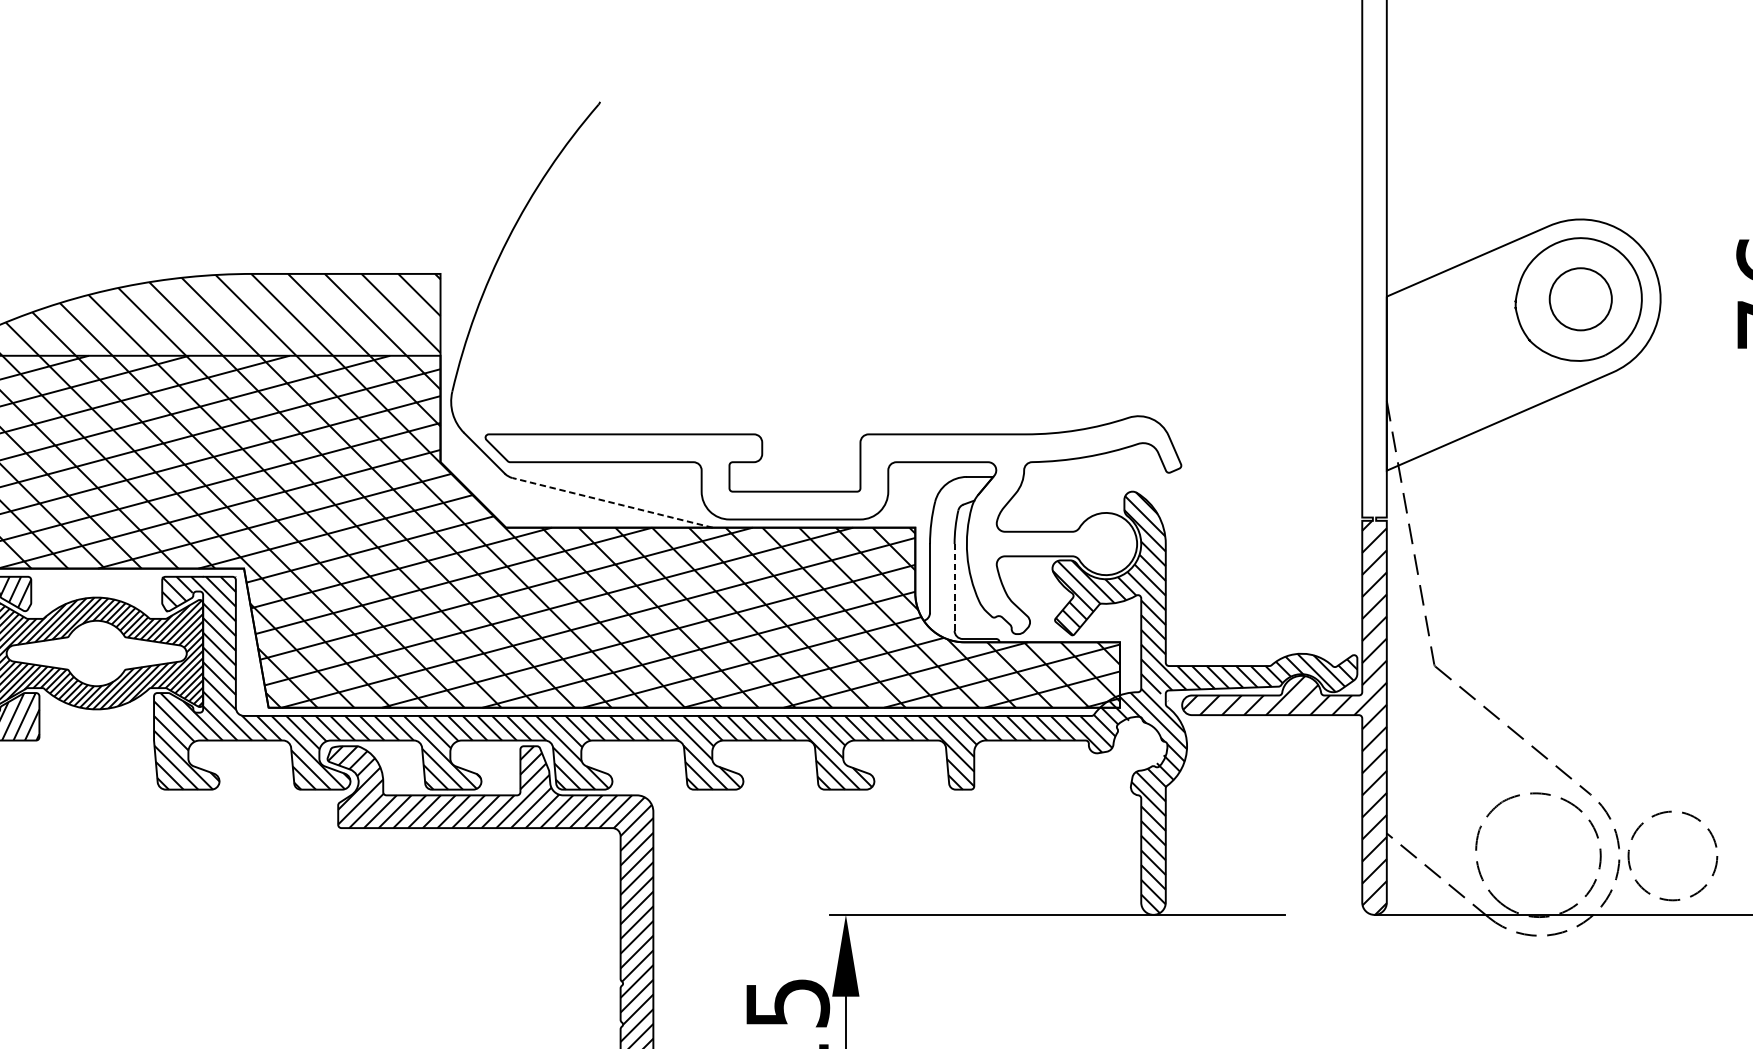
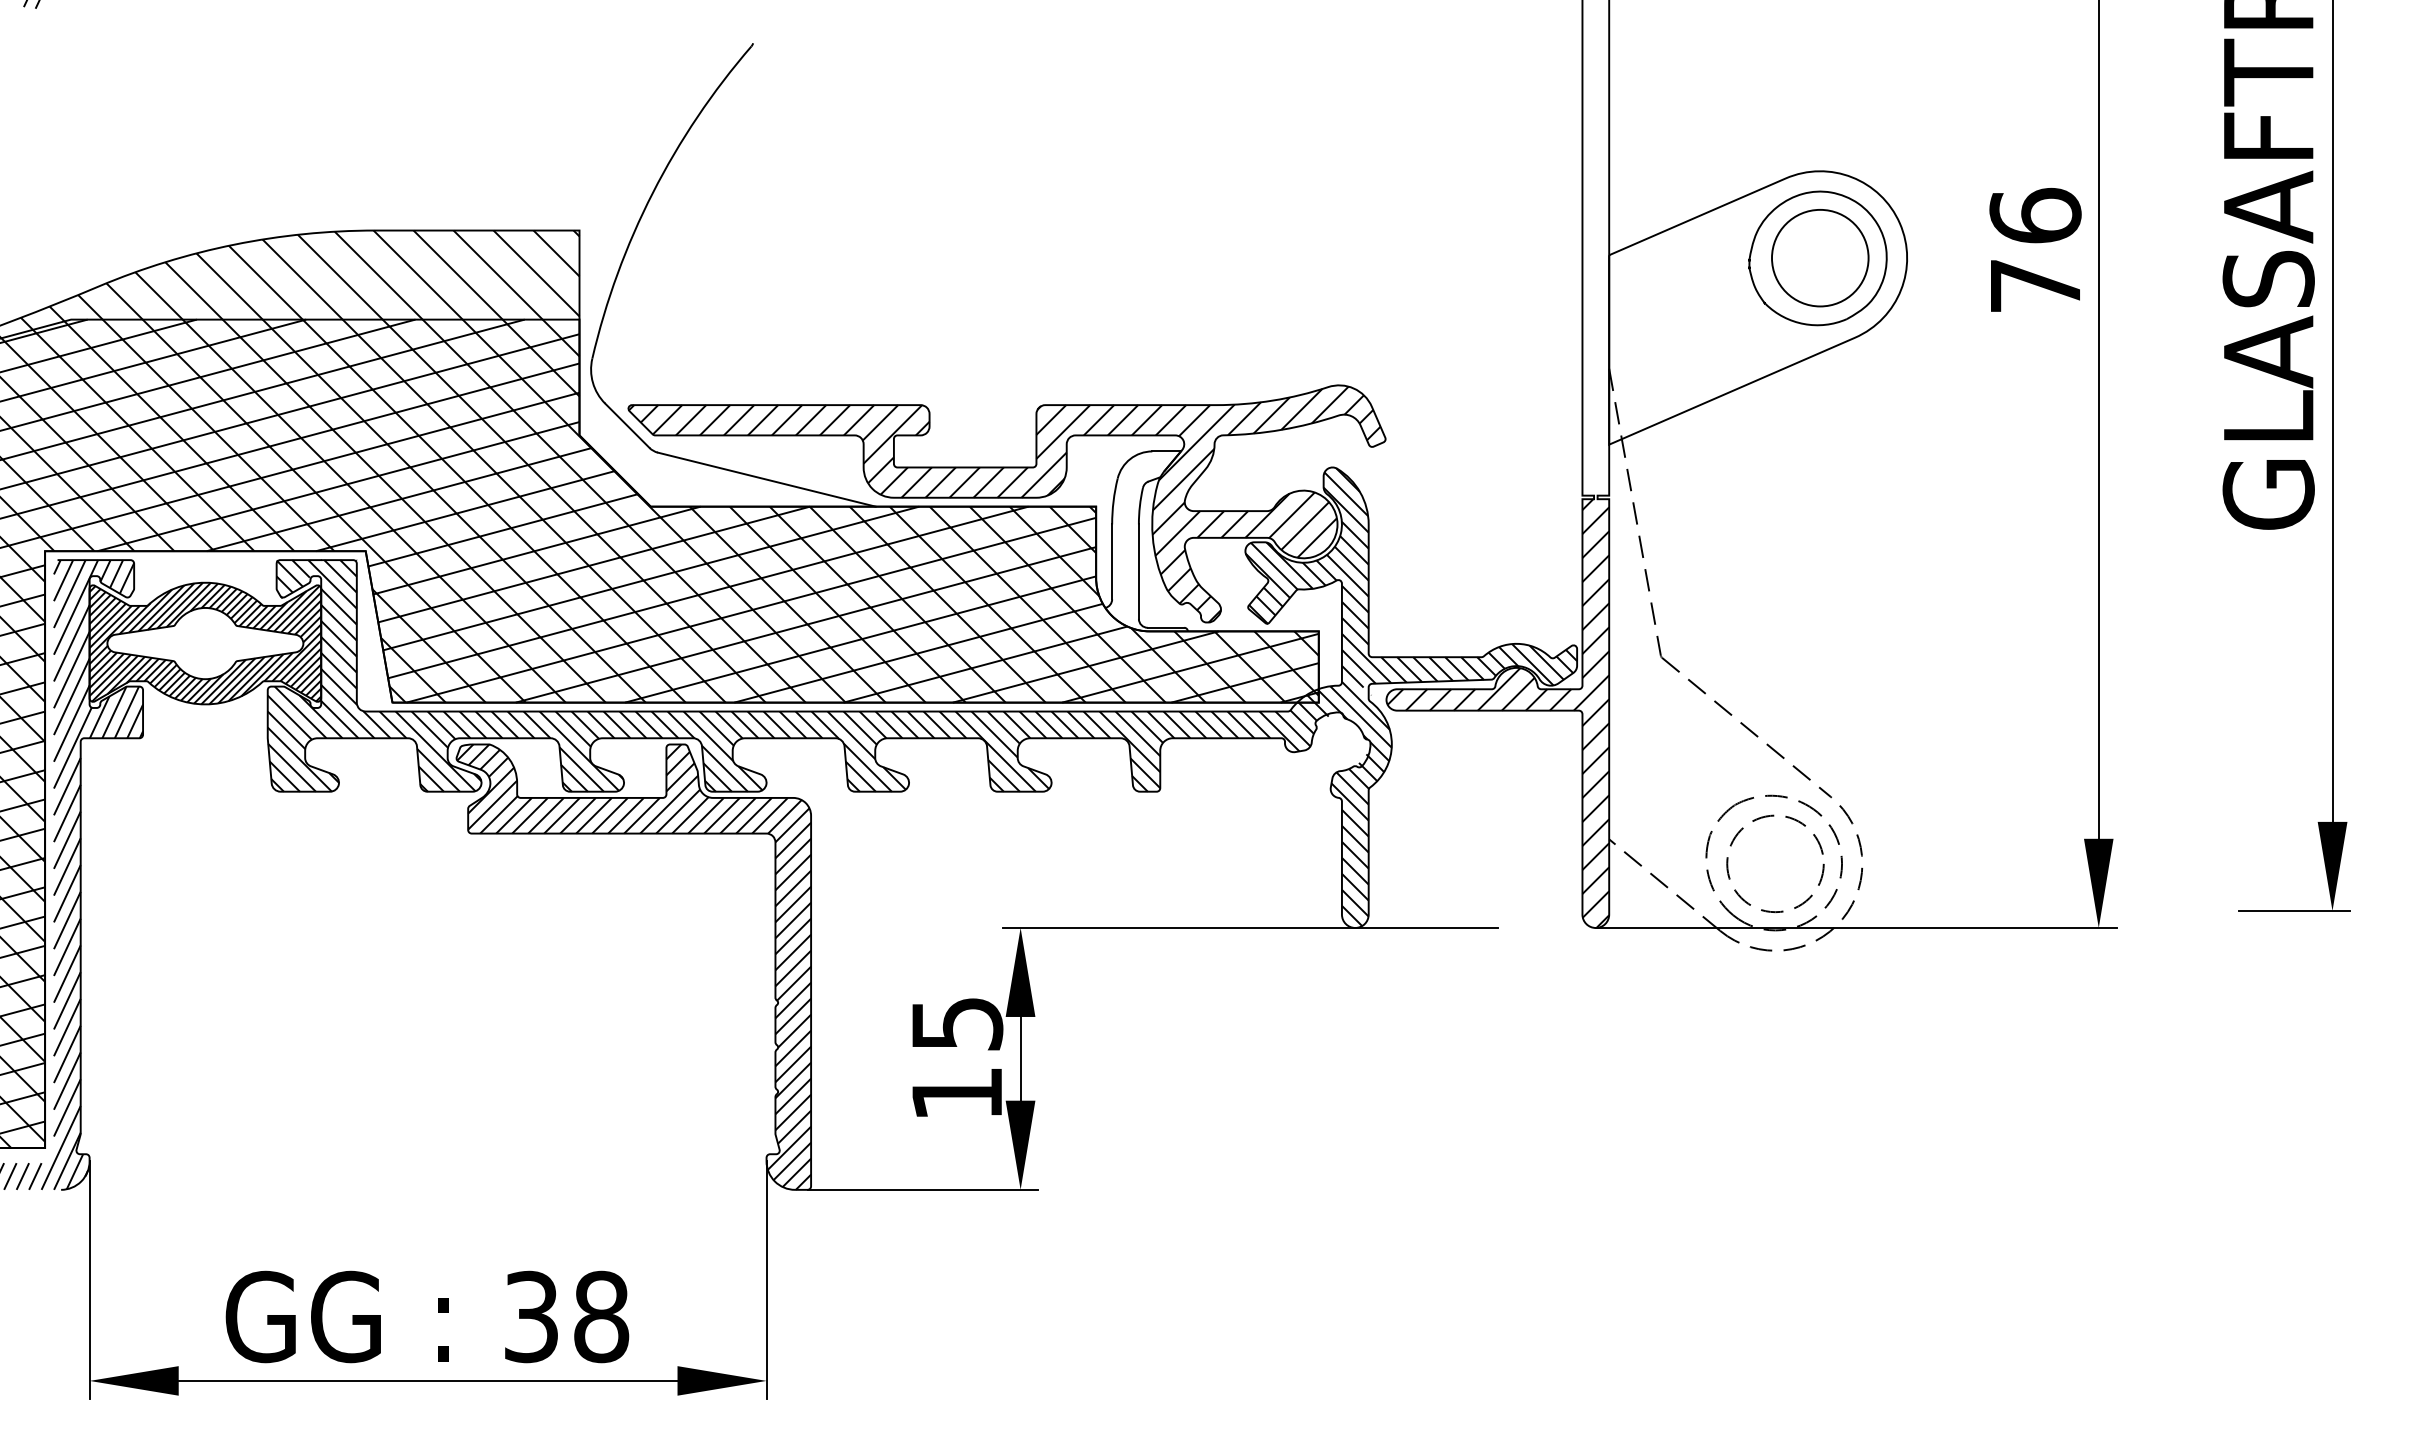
circle: (1581, 298) -> (1820, 257), size x1.43
line: (612, 502) -> (766, 479), dashed -> solid
hatch: (831, 525) -> (1004, 504), added
line: (954, 587) -> (1138, 571), dashed -> solid
circle: (1672, 855) -> (1775, 863), moved

